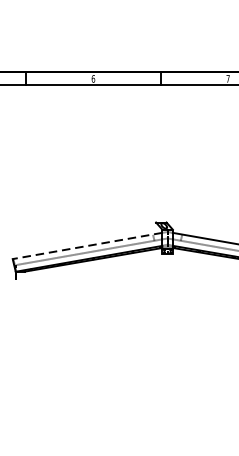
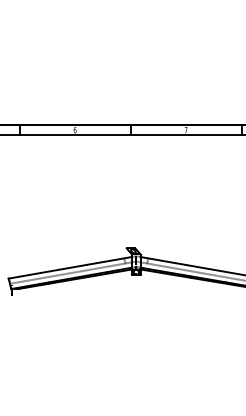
line: (87, 245) -> (70, 267), dashed -> solid

